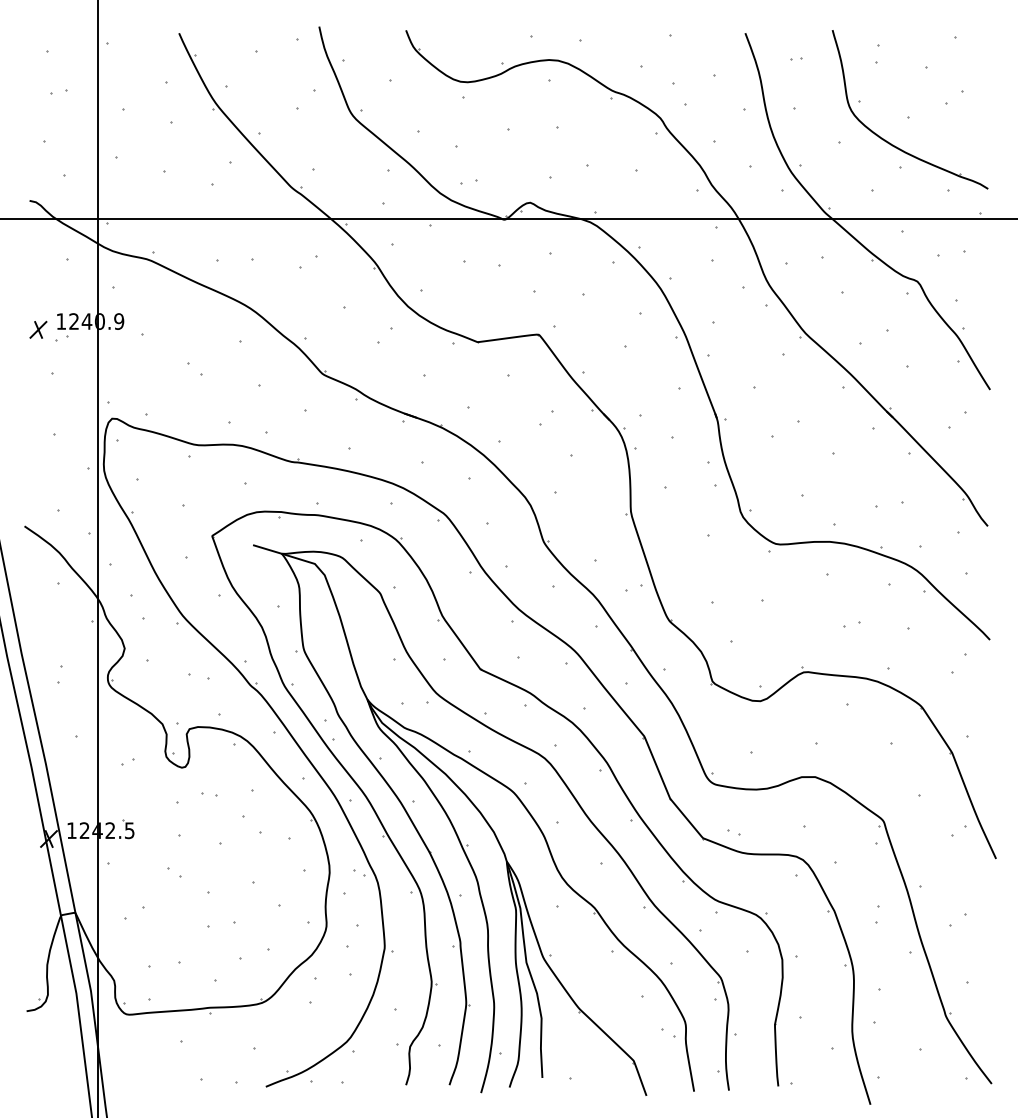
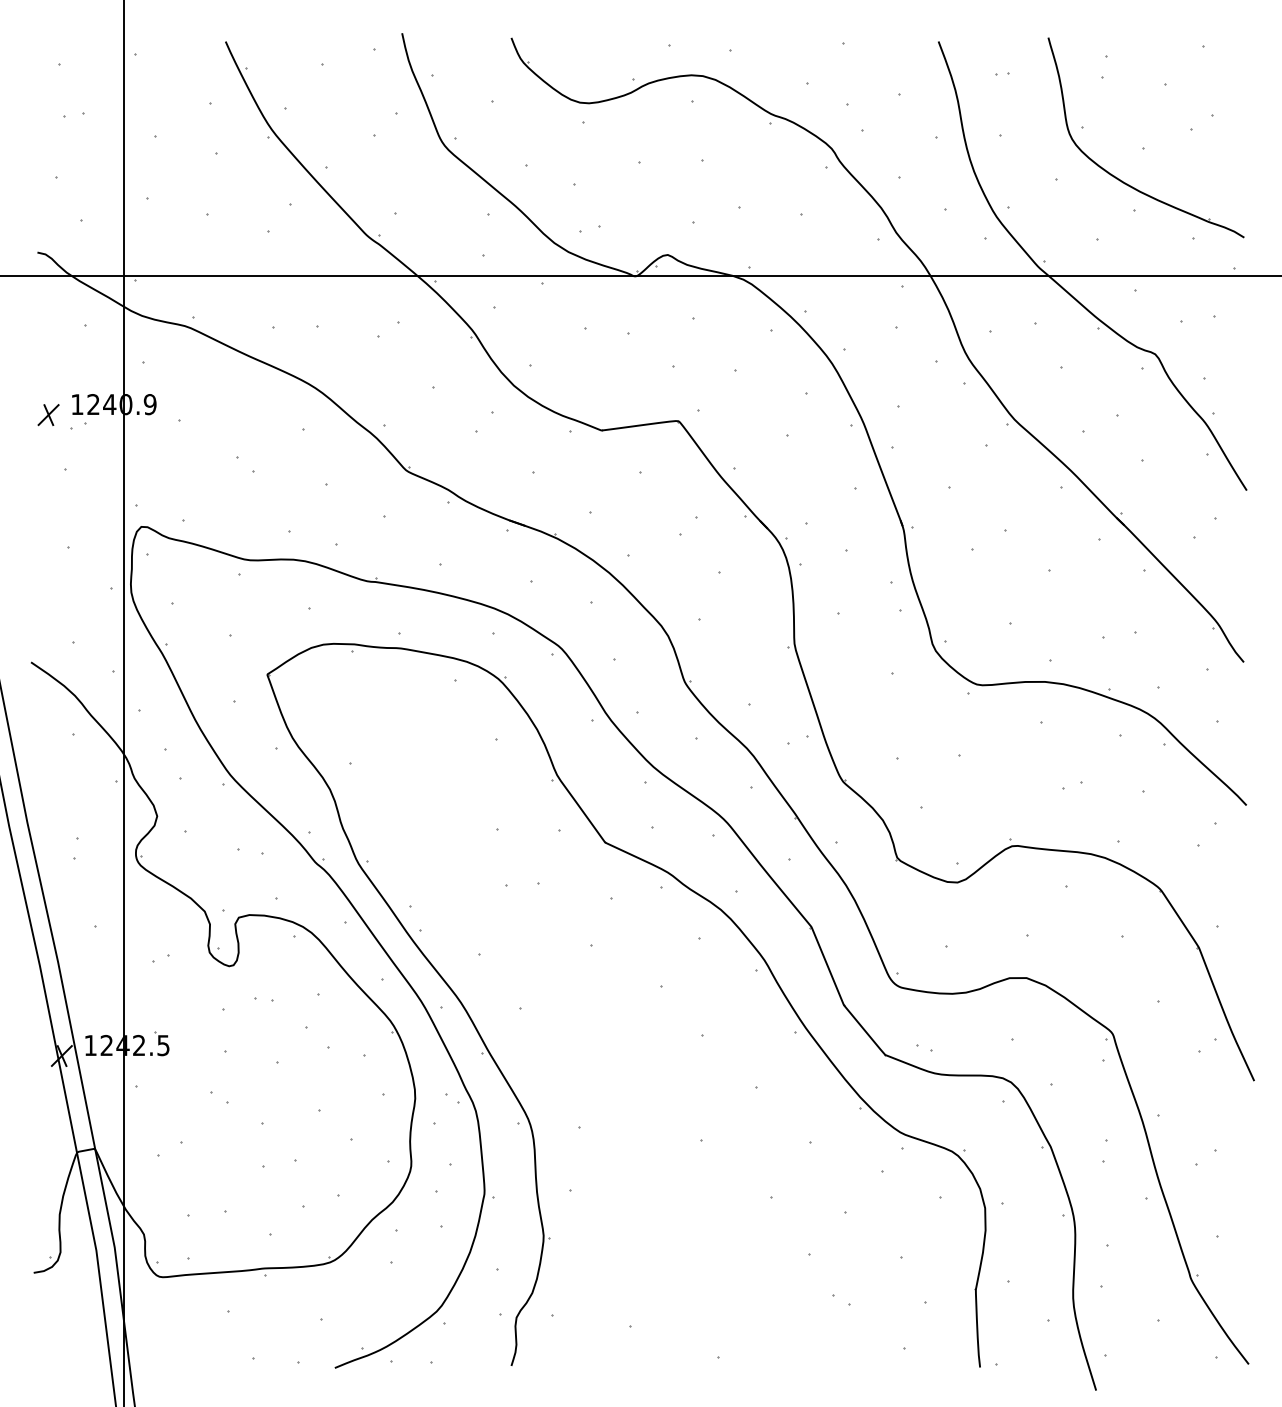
part: (491, 820) -> (618, 1032), removed

